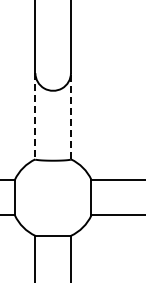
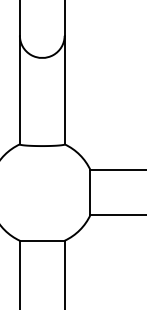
line: (70, 115) -> (64, 89), dashed -> solid
line: (35, 116) -> (19, 90), dashed -> solid

